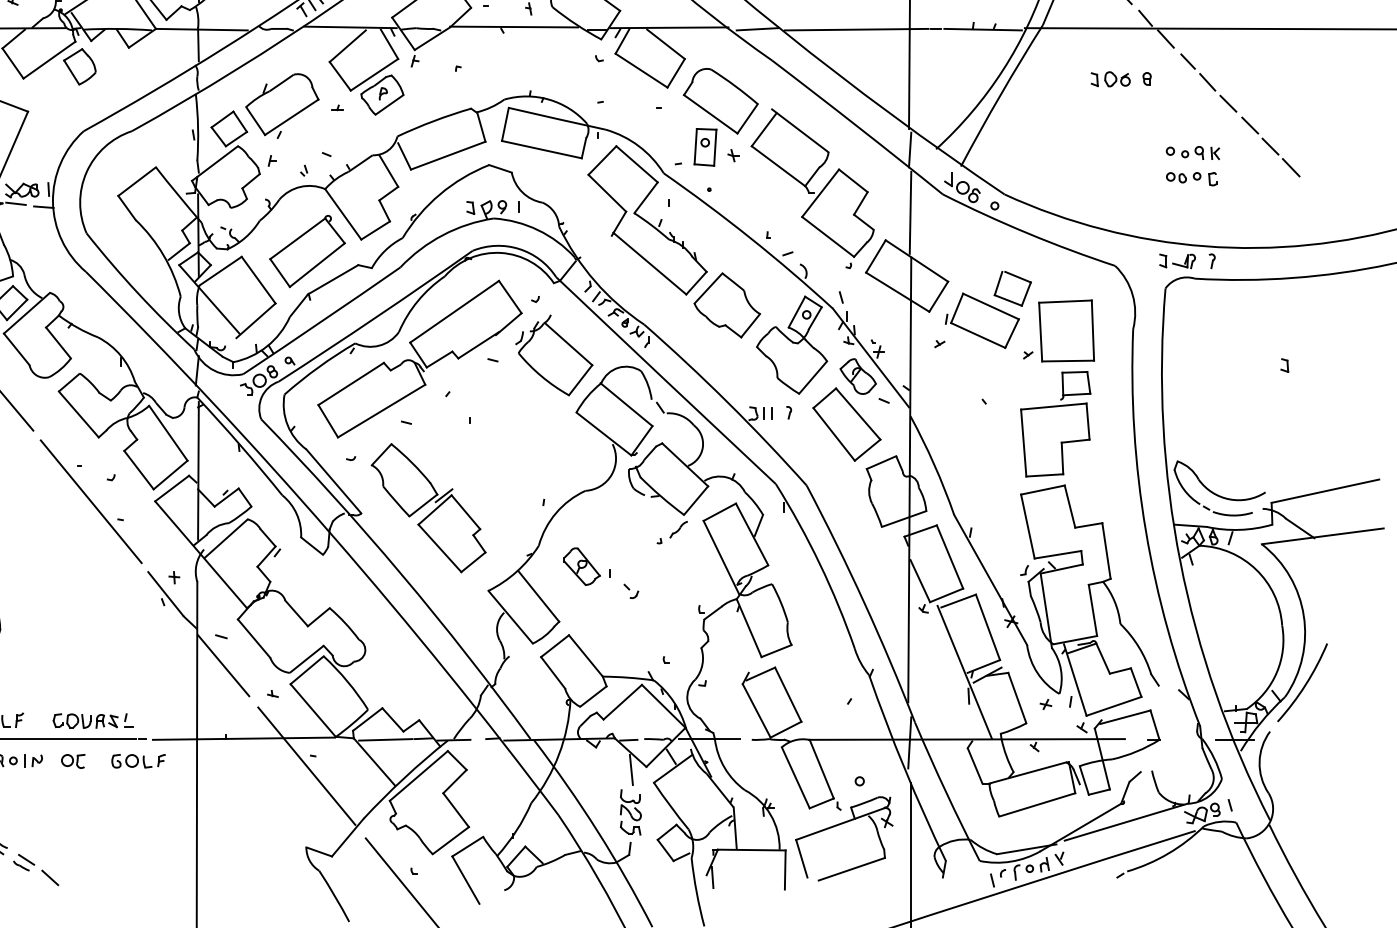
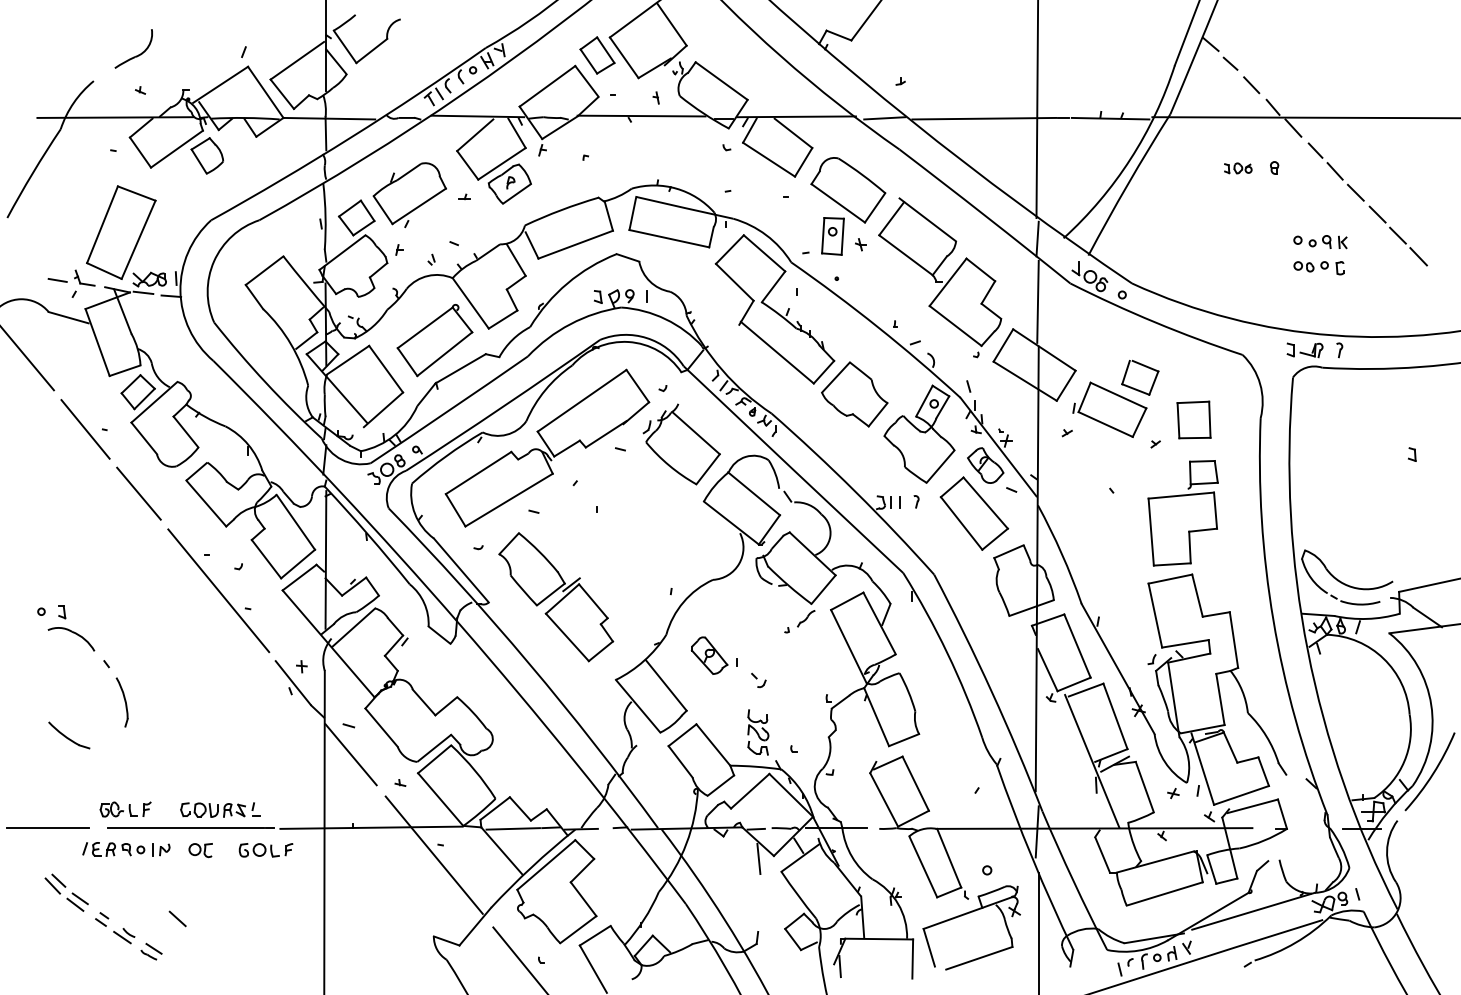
part: (1111, 79) -> (1238, 168), size x0.7
part: (1066, 330) -> (1193, 419), size x0.6
part: (631, 812) -> (758, 732), moved
line: (50, 877) -> (177, 918), moved

